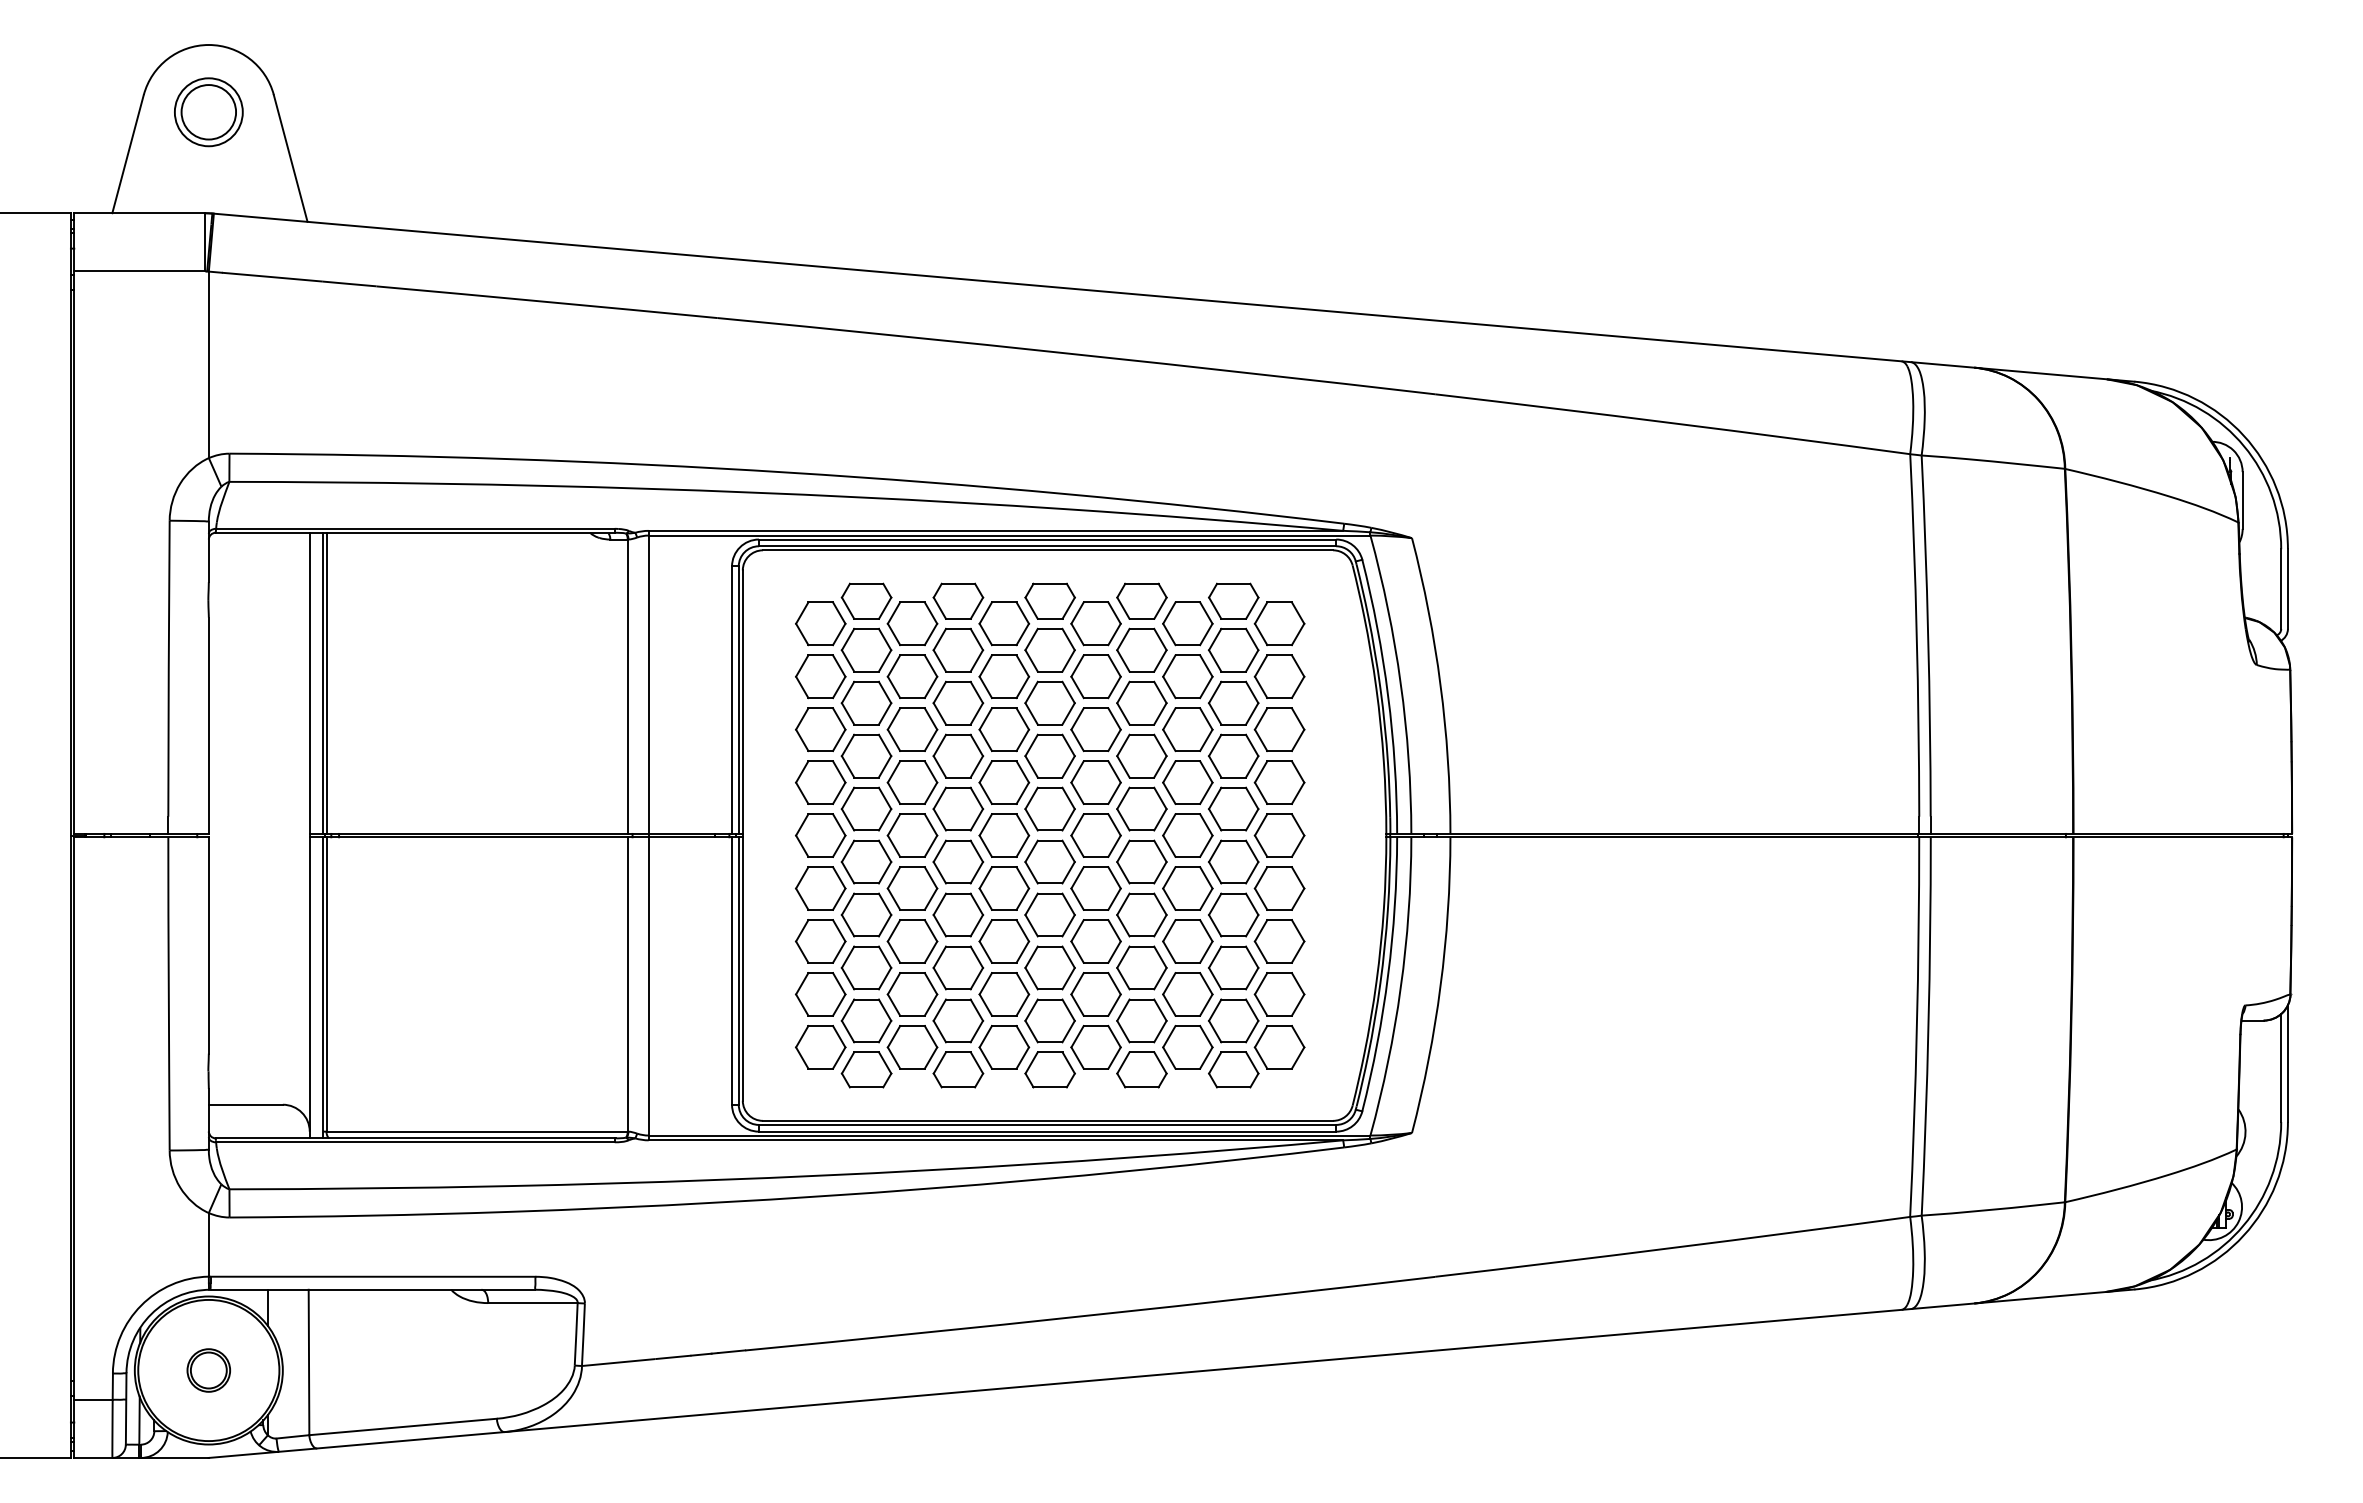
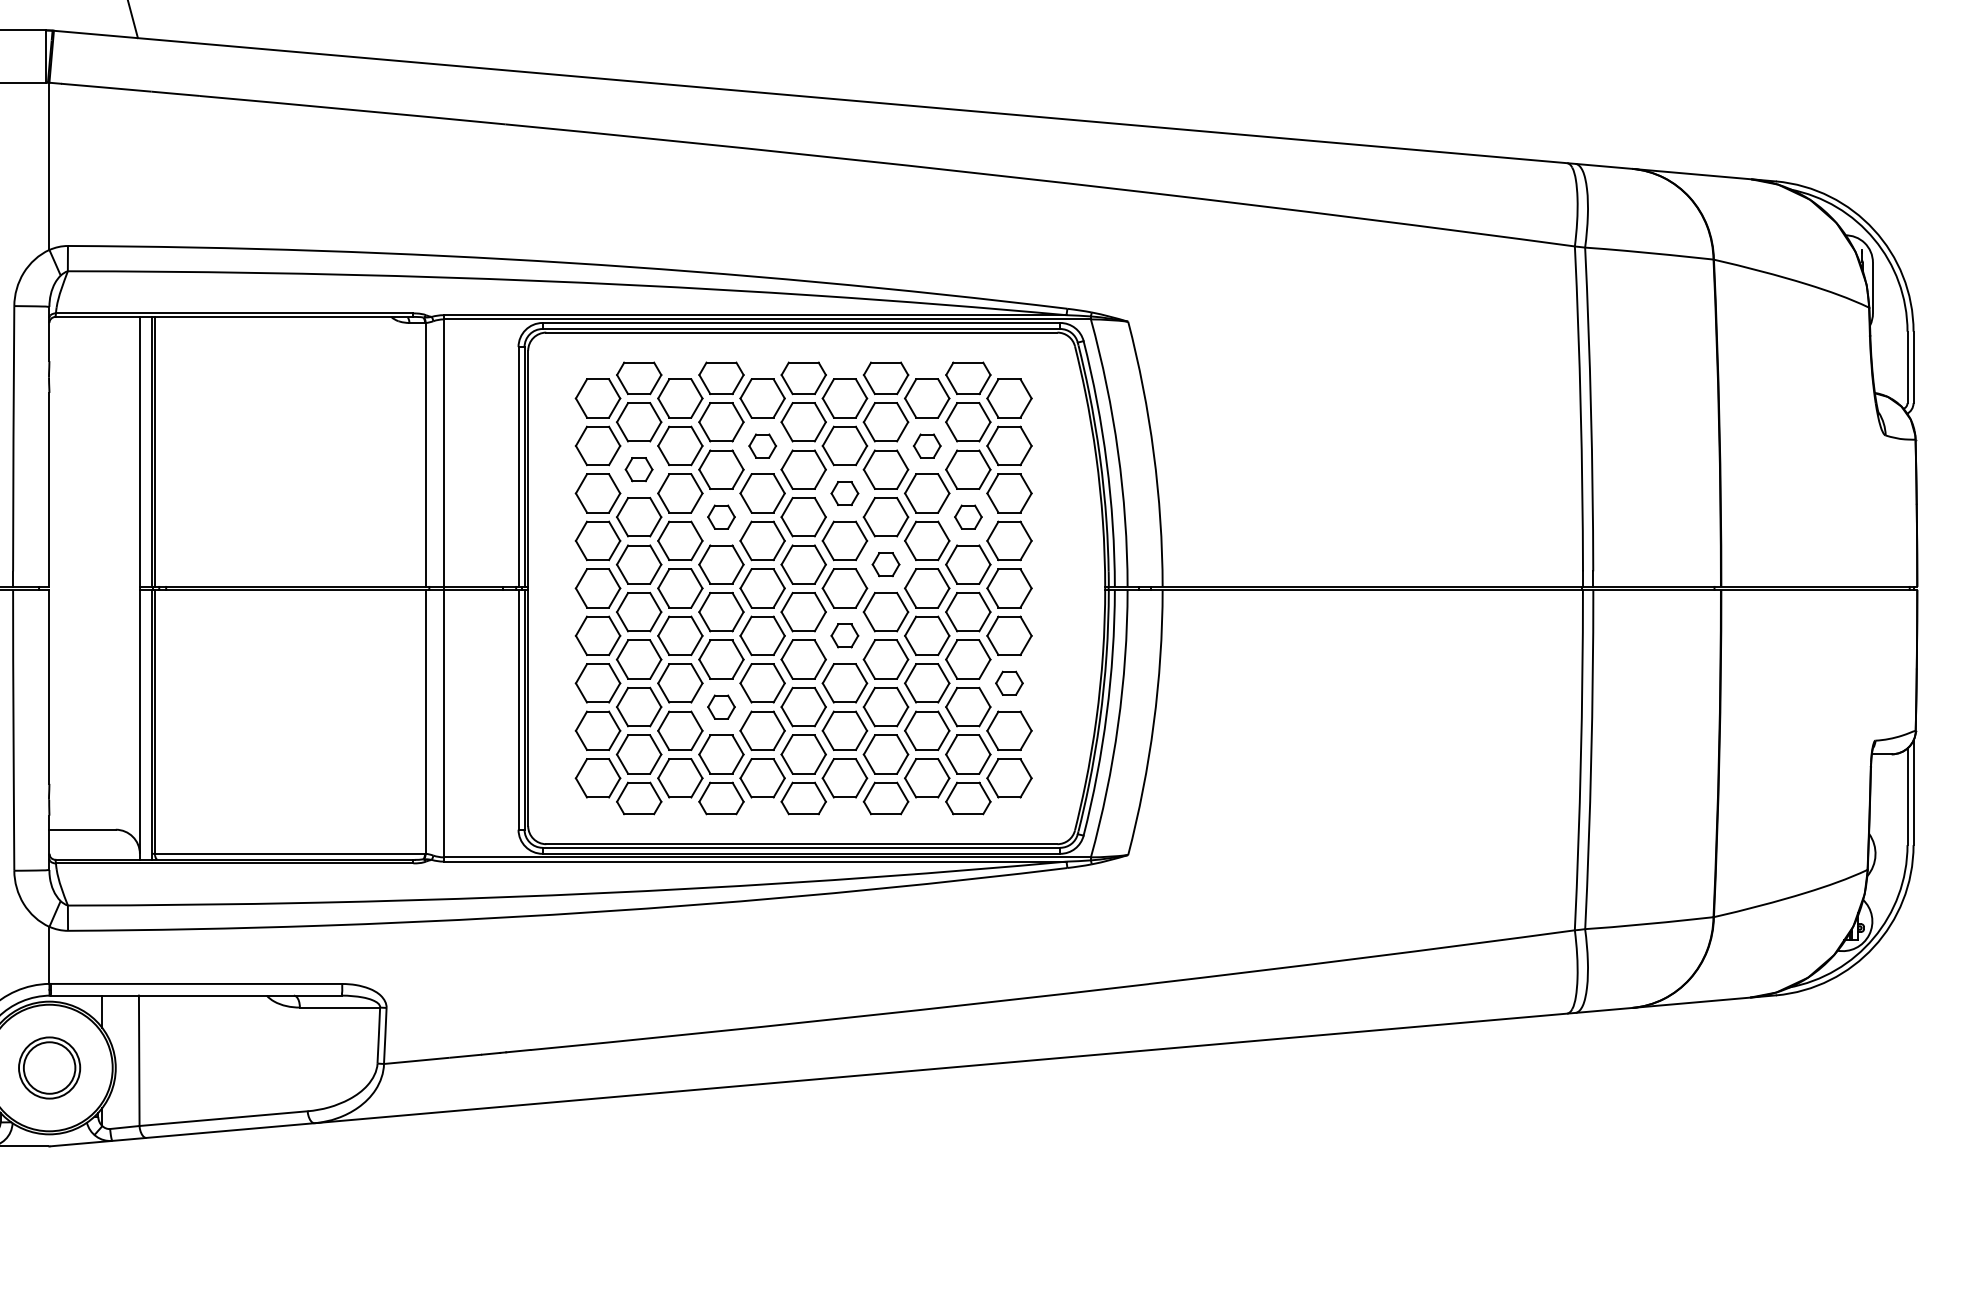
part: (1004, 676) -> (762, 445), size x0.6
part: (1187, 676) -> (926, 445), size x0.6
part: (866, 702) -> (639, 469), size x0.6
part: (1095, 729) -> (844, 493), size x0.6
part: (958, 755) -> (721, 516), size x0.6
part: (1233, 755) -> (968, 516), size x0.6
part: (1141, 808) -> (885, 564), size x0.6
part: (1095, 888) -> (844, 635), size x0.6
part: (1279, 941) -> (1009, 683), size x0.6
part: (958, 967) -> (721, 706), size x0.6
part: (208, 1370) -> (49, 1068), size x1.6

